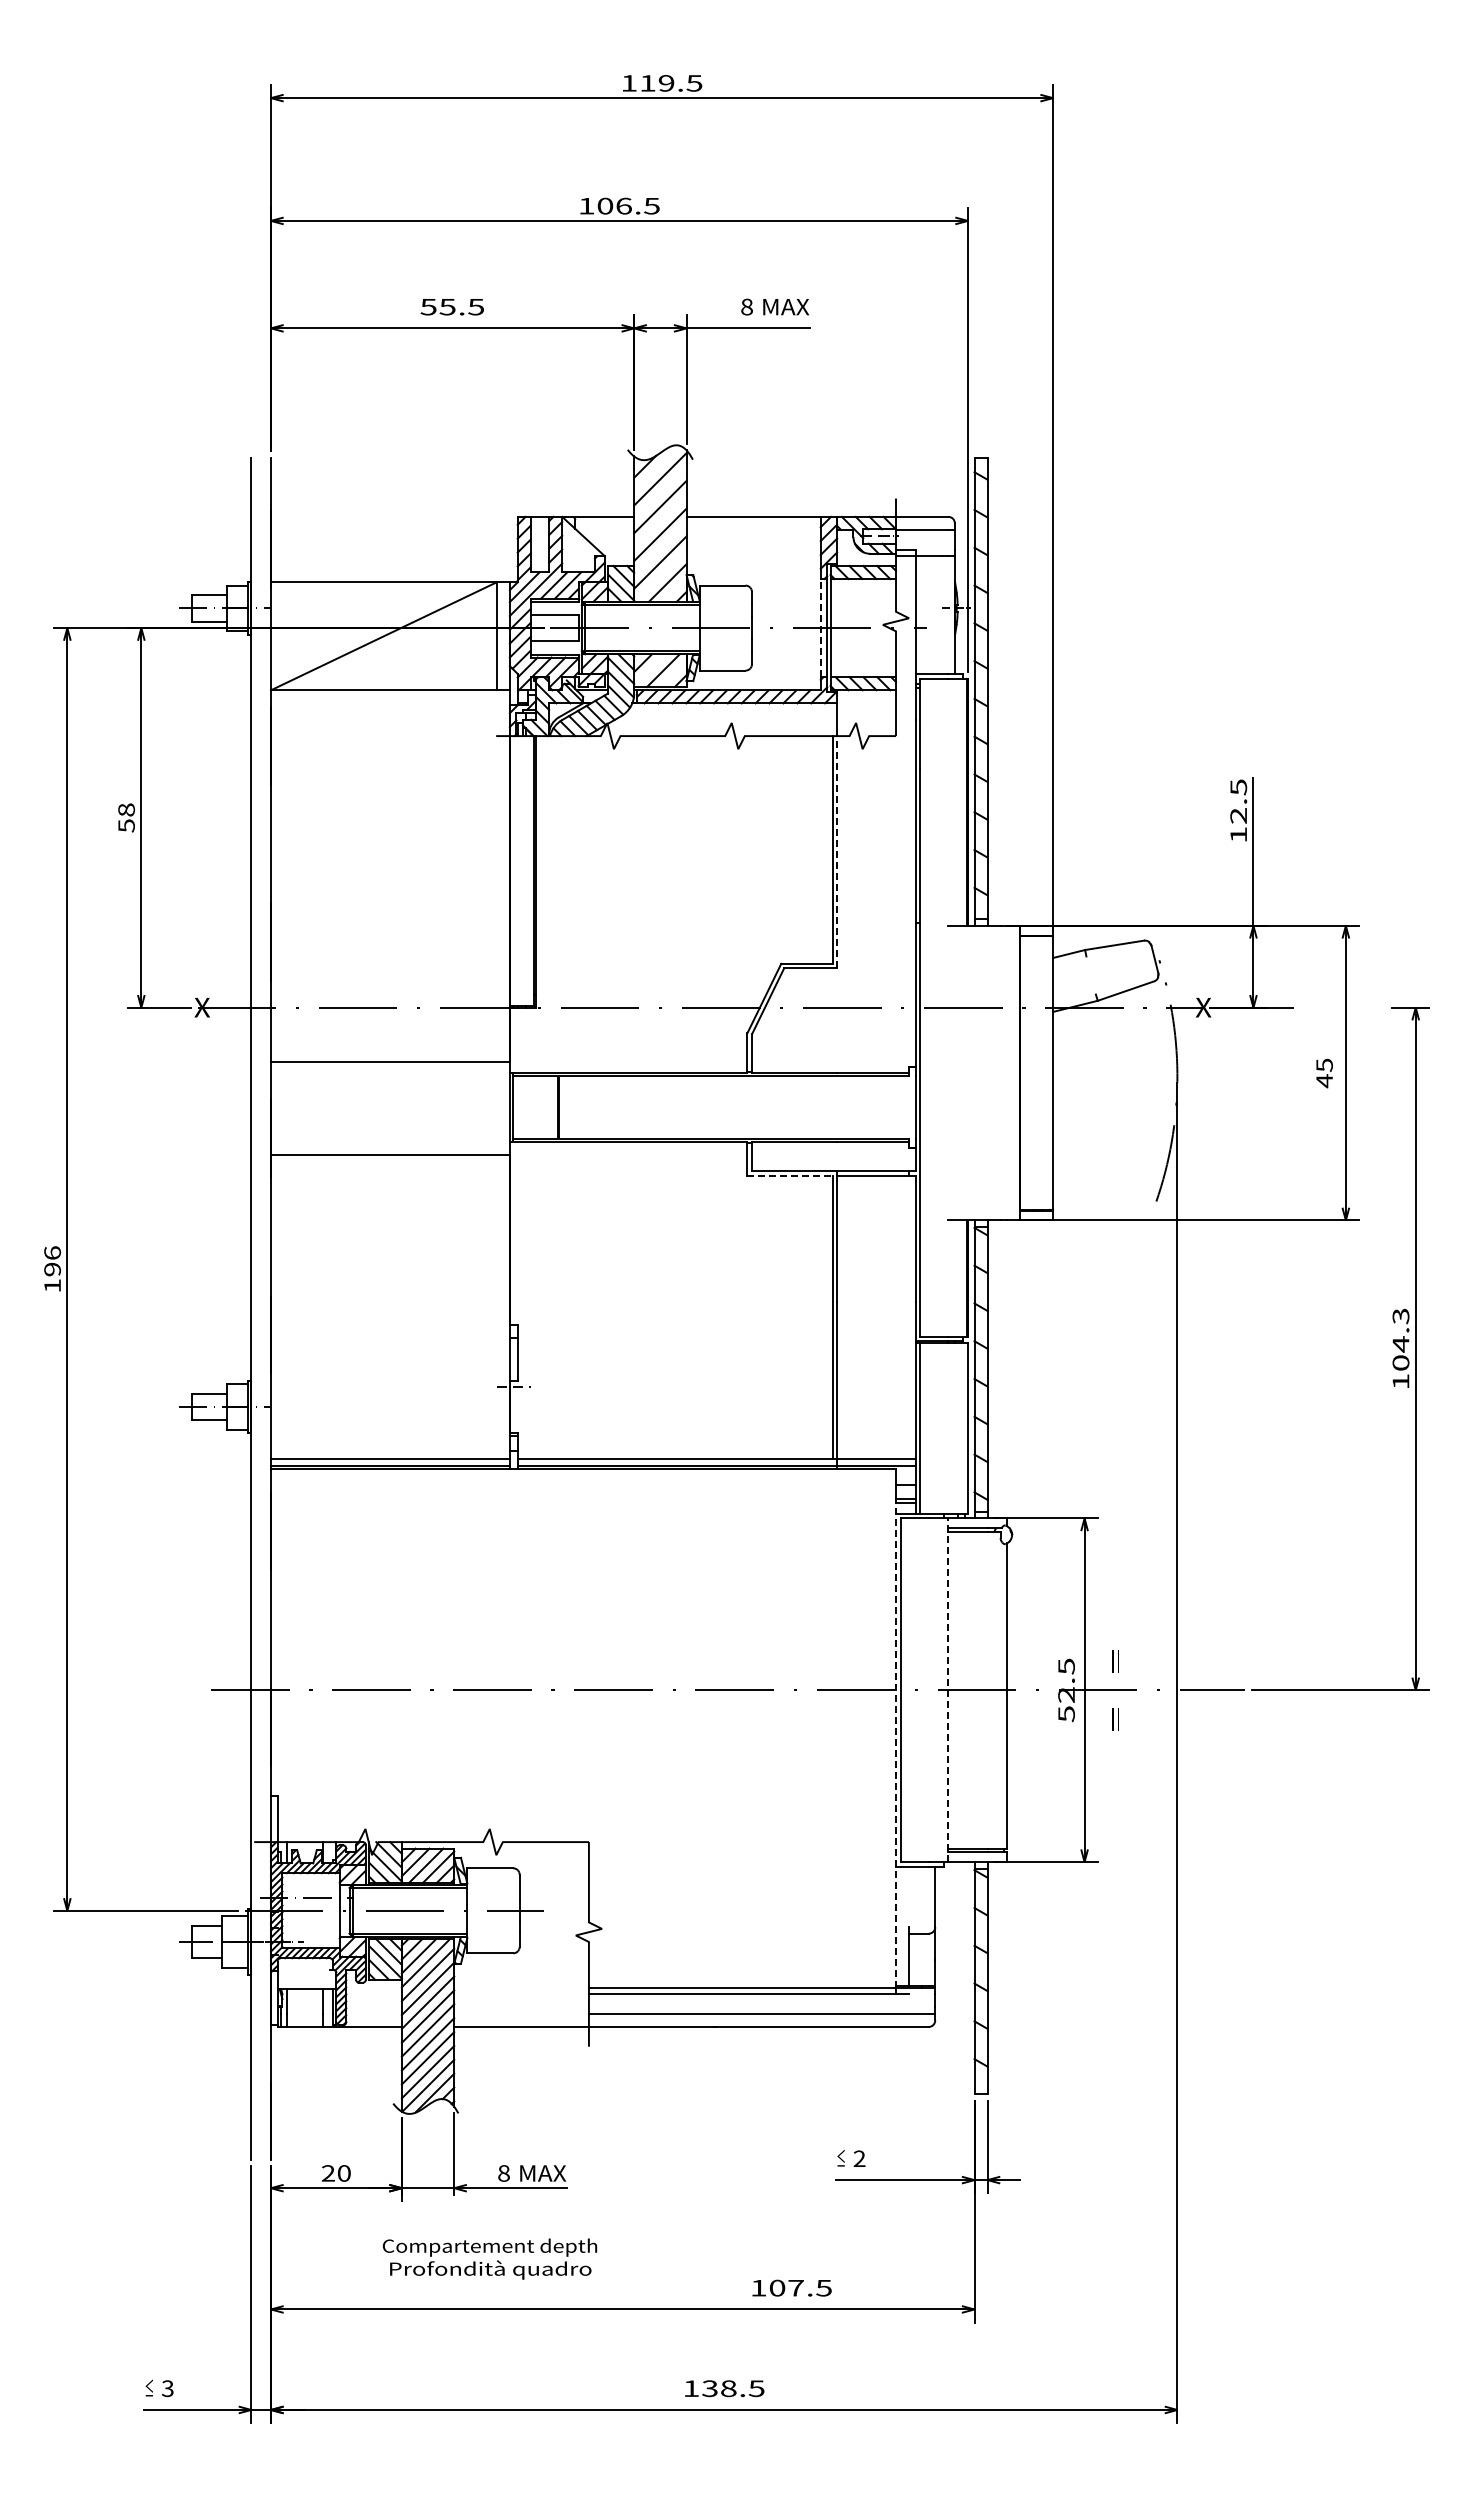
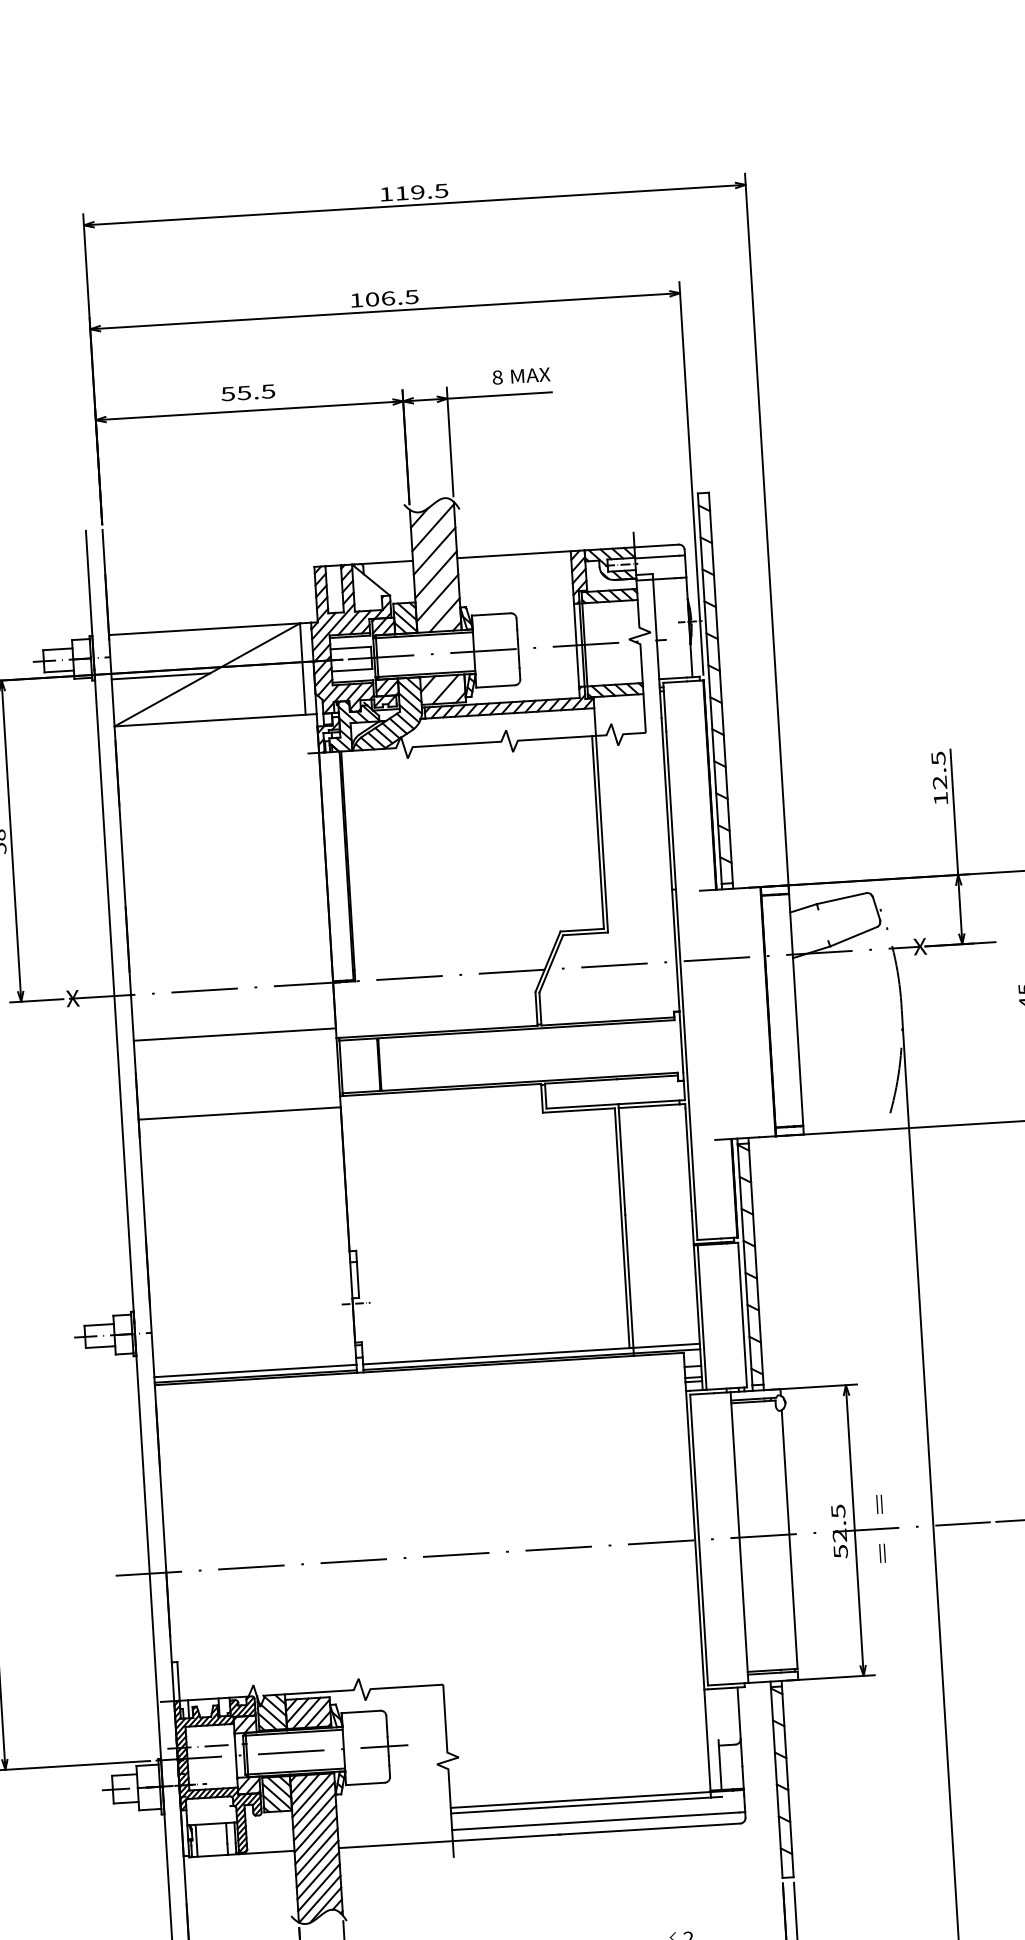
line: (820, 627) -> (576, 644), dashed -> solid
line: (329, 634) -> (161, 676), added
line: (837, 851) -> (602, 833), dashed -> solid
line: (789, 1175) -> (578, 1110), dashed -> solid
line: (948, 1690) -> (739, 1537), dashed -> solid
line: (895, 1745) -> (697, 1587), dashed -> solid

